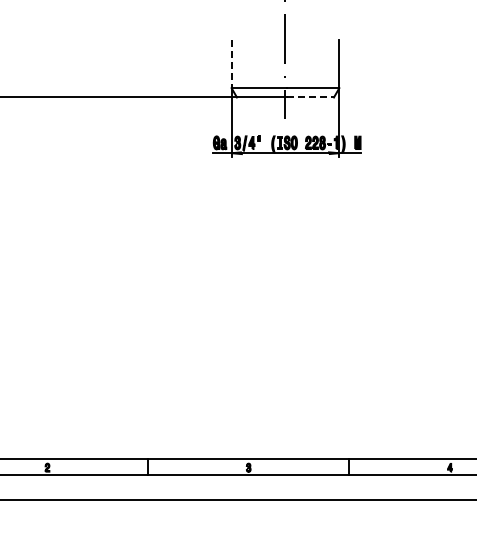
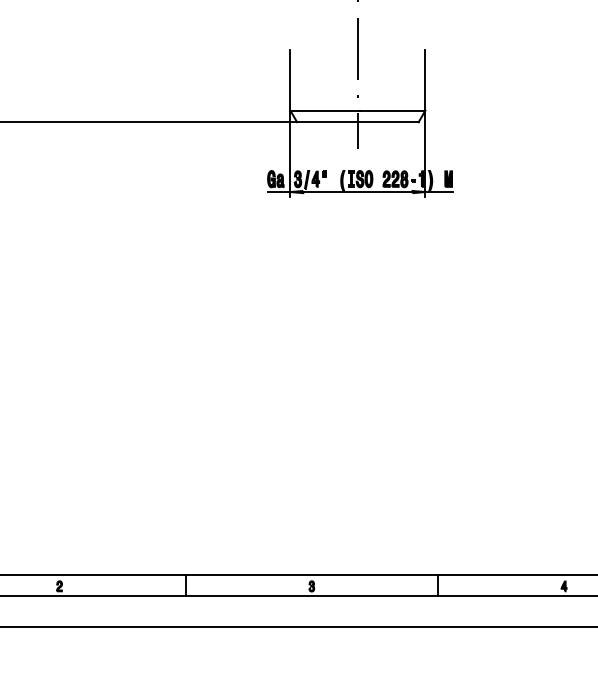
line: (231, 64) -> (290, 80), dashed -> solid
line: (310, 97) -> (389, 122), dashed -> solid

